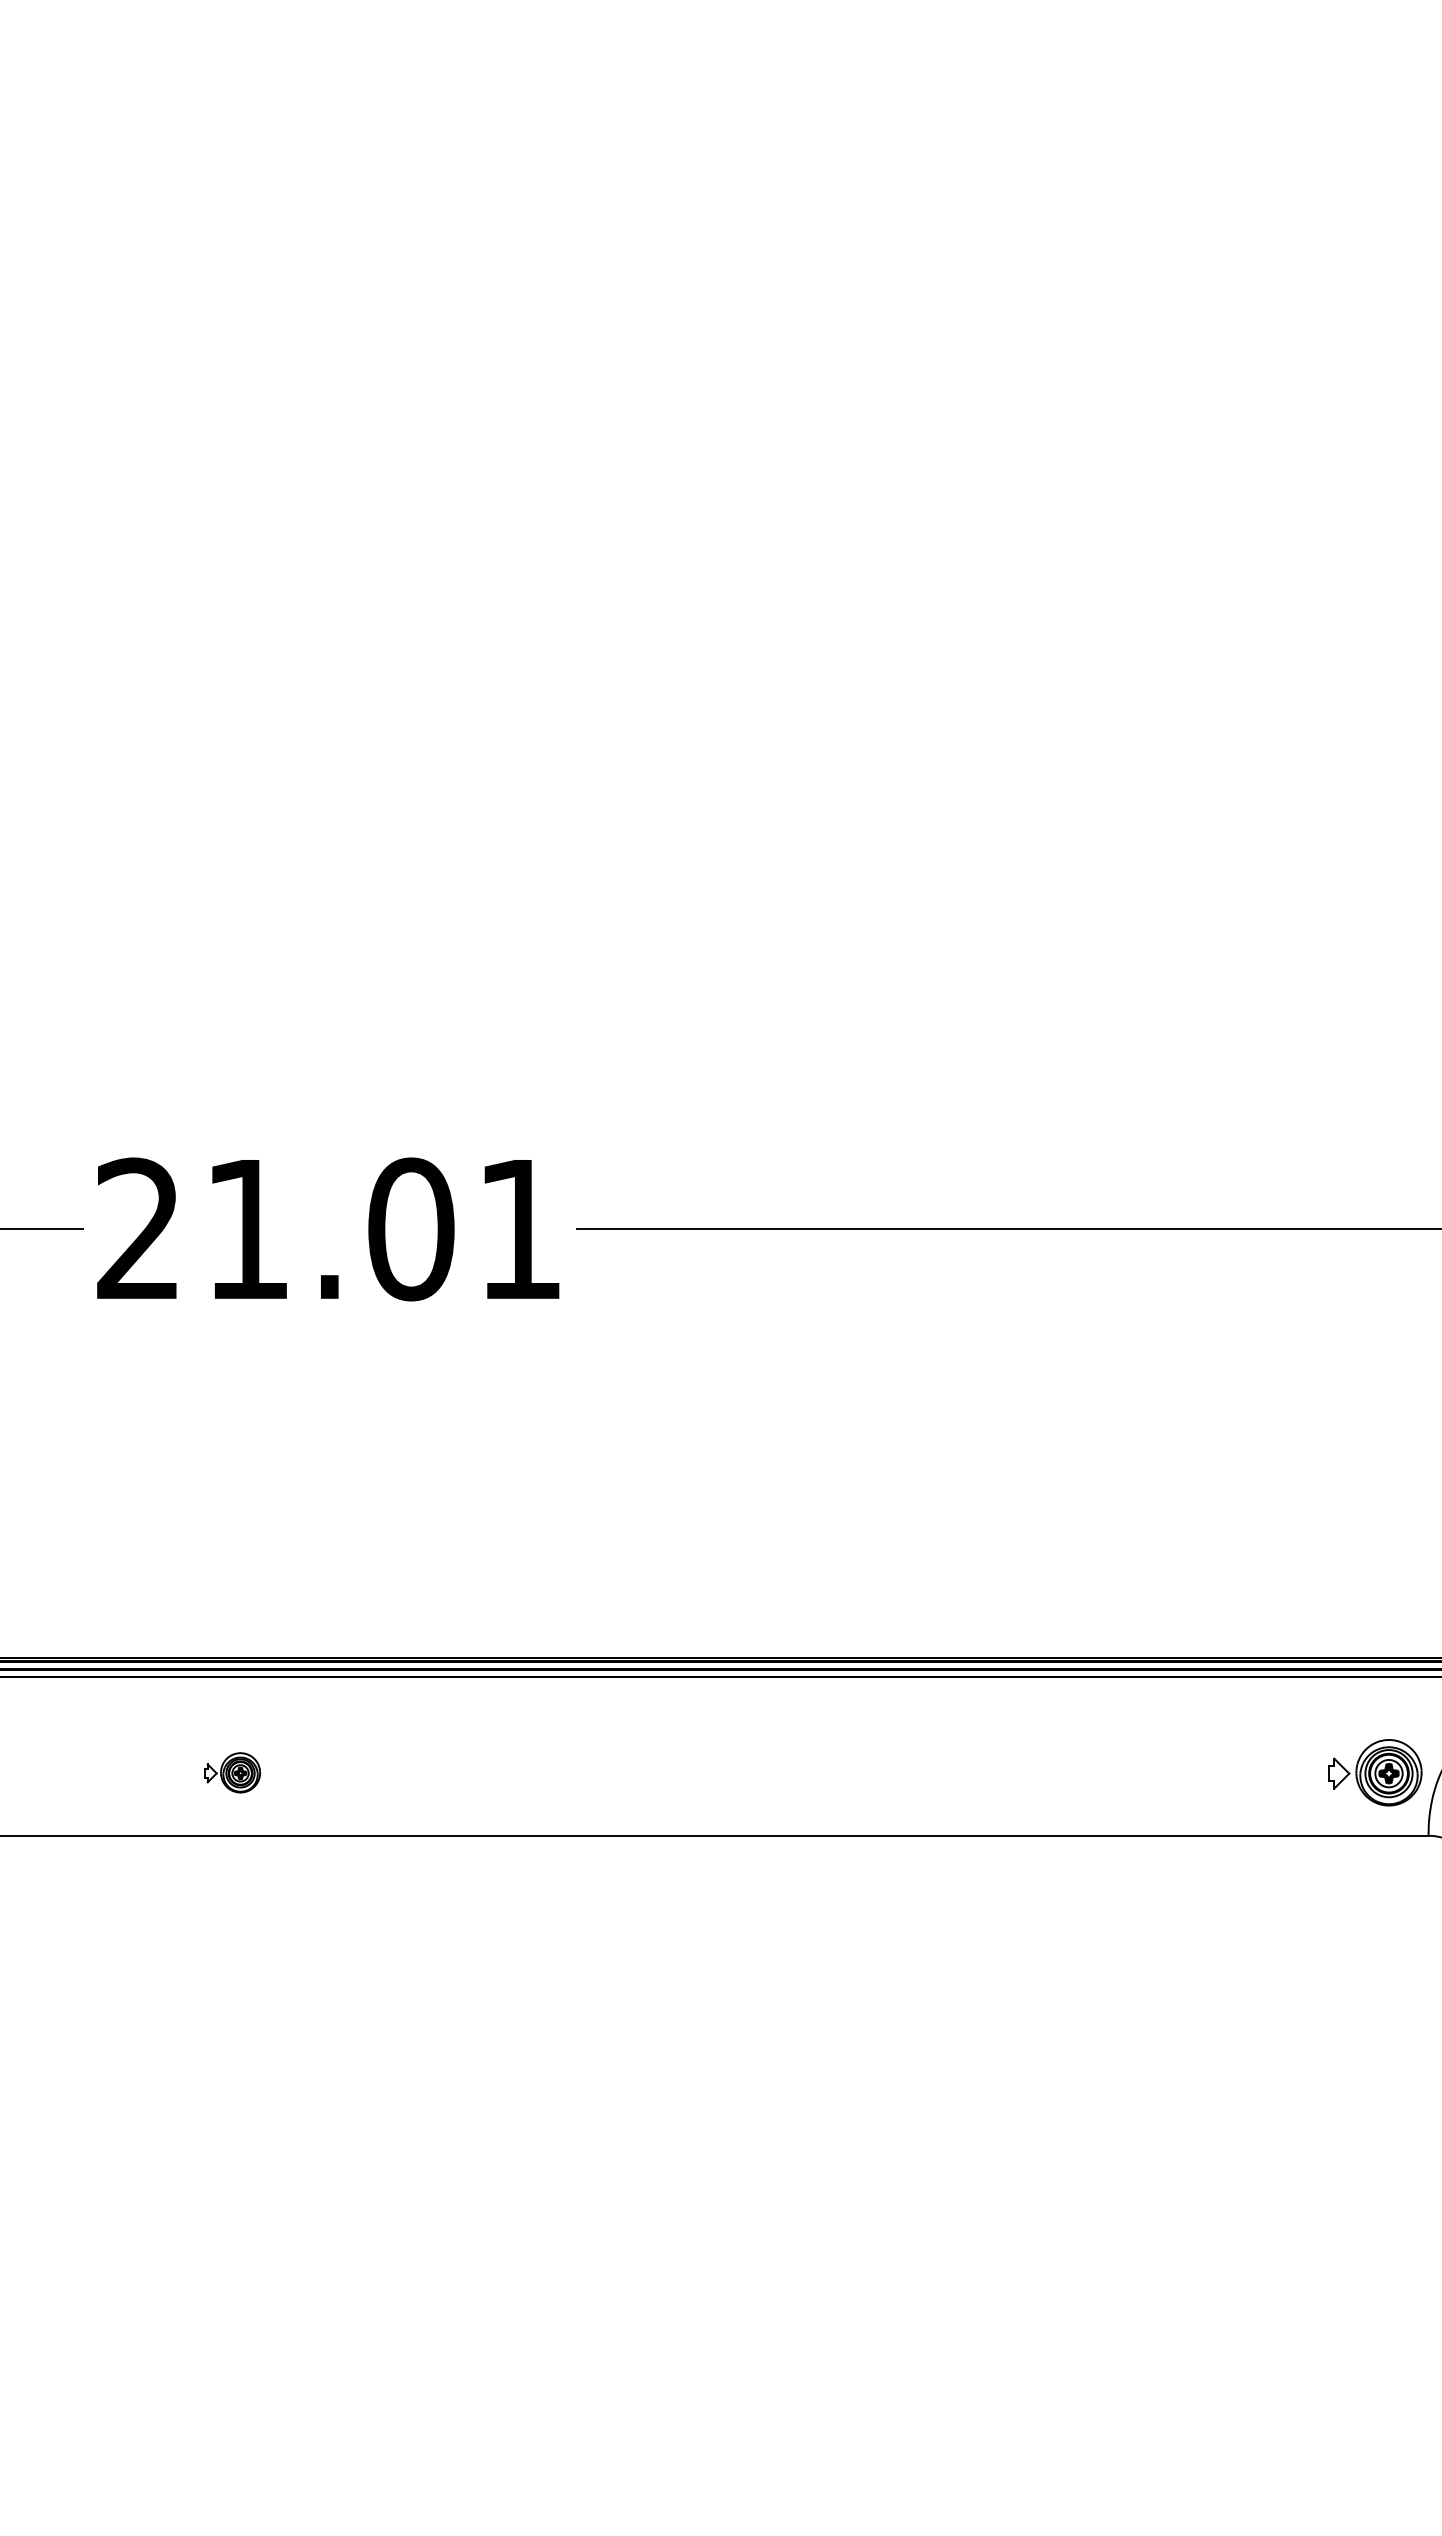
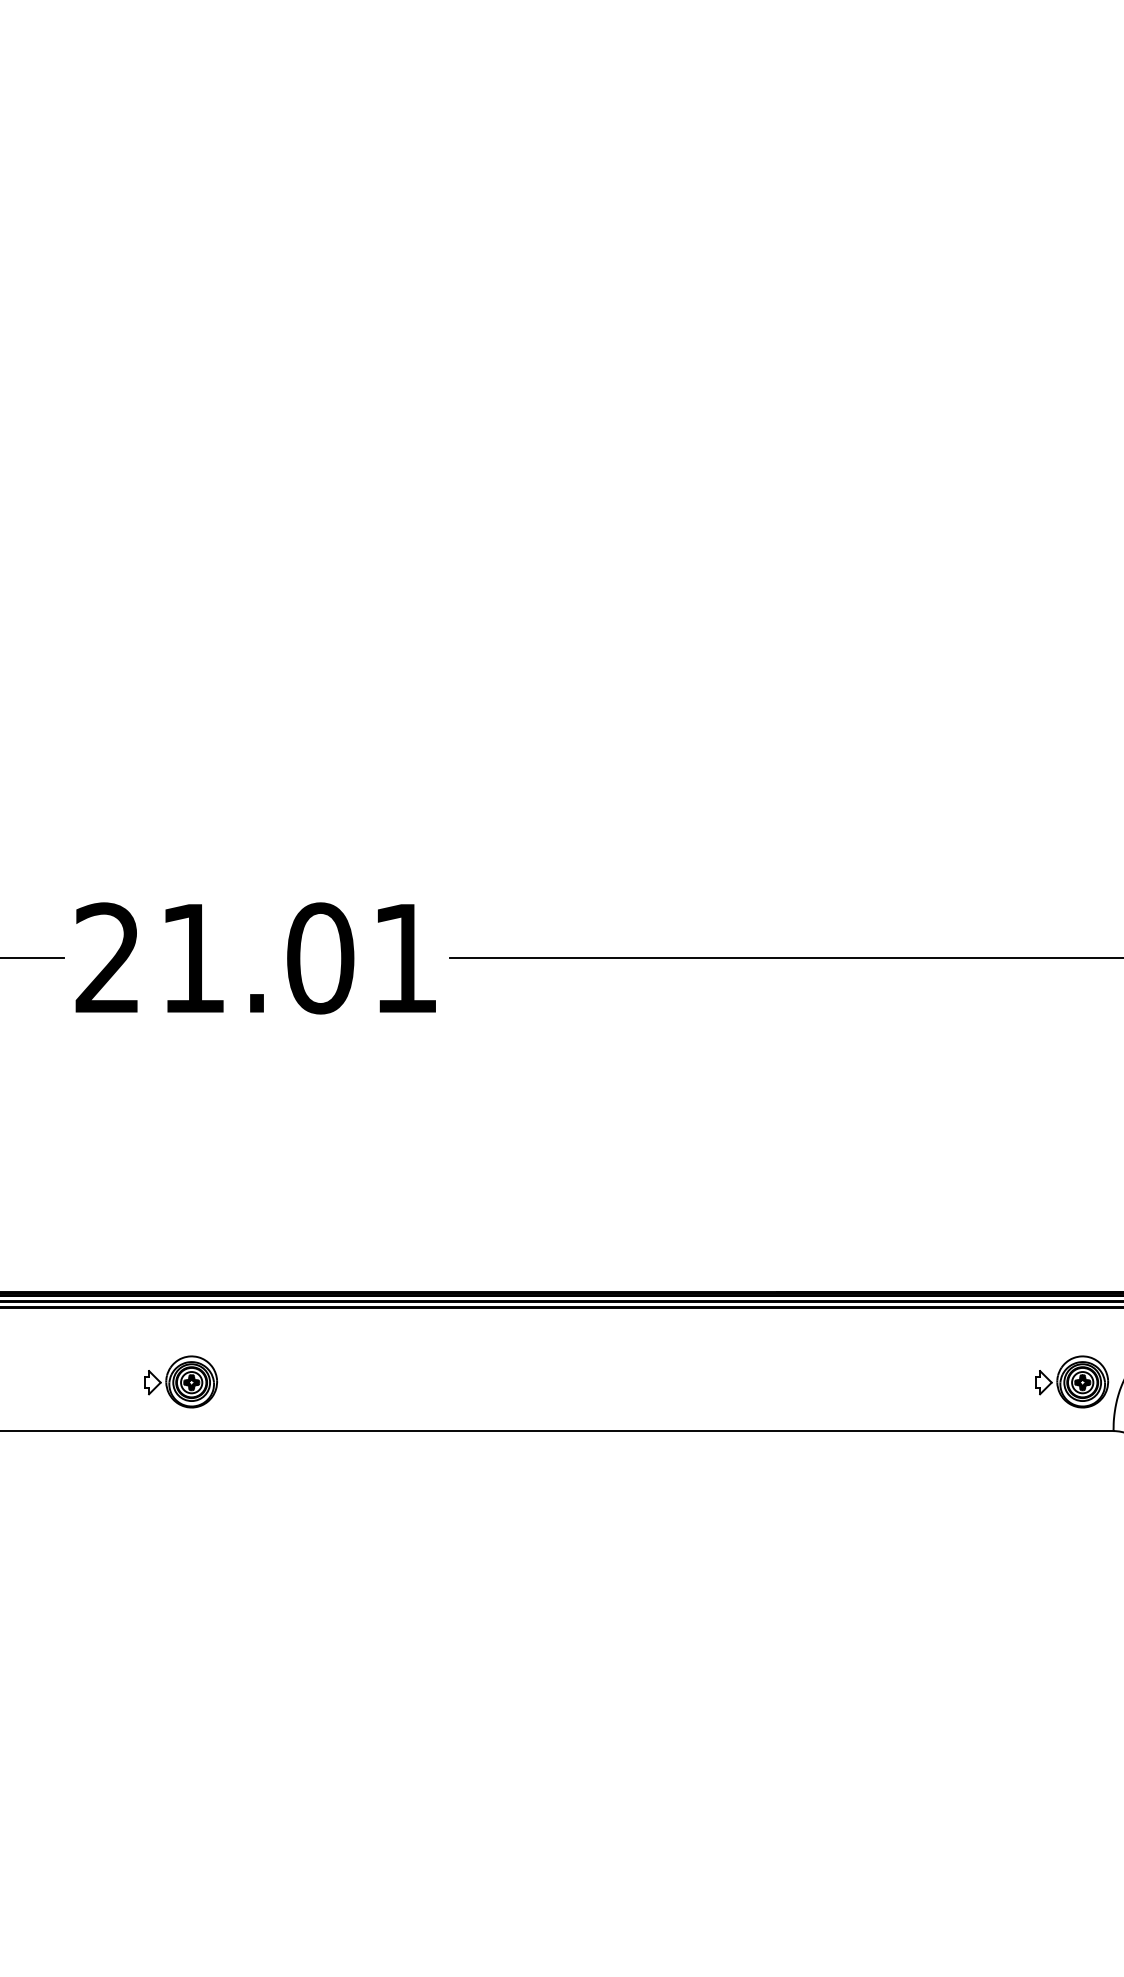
part: (232, 1772) -> (181, 1381), size x1.67

